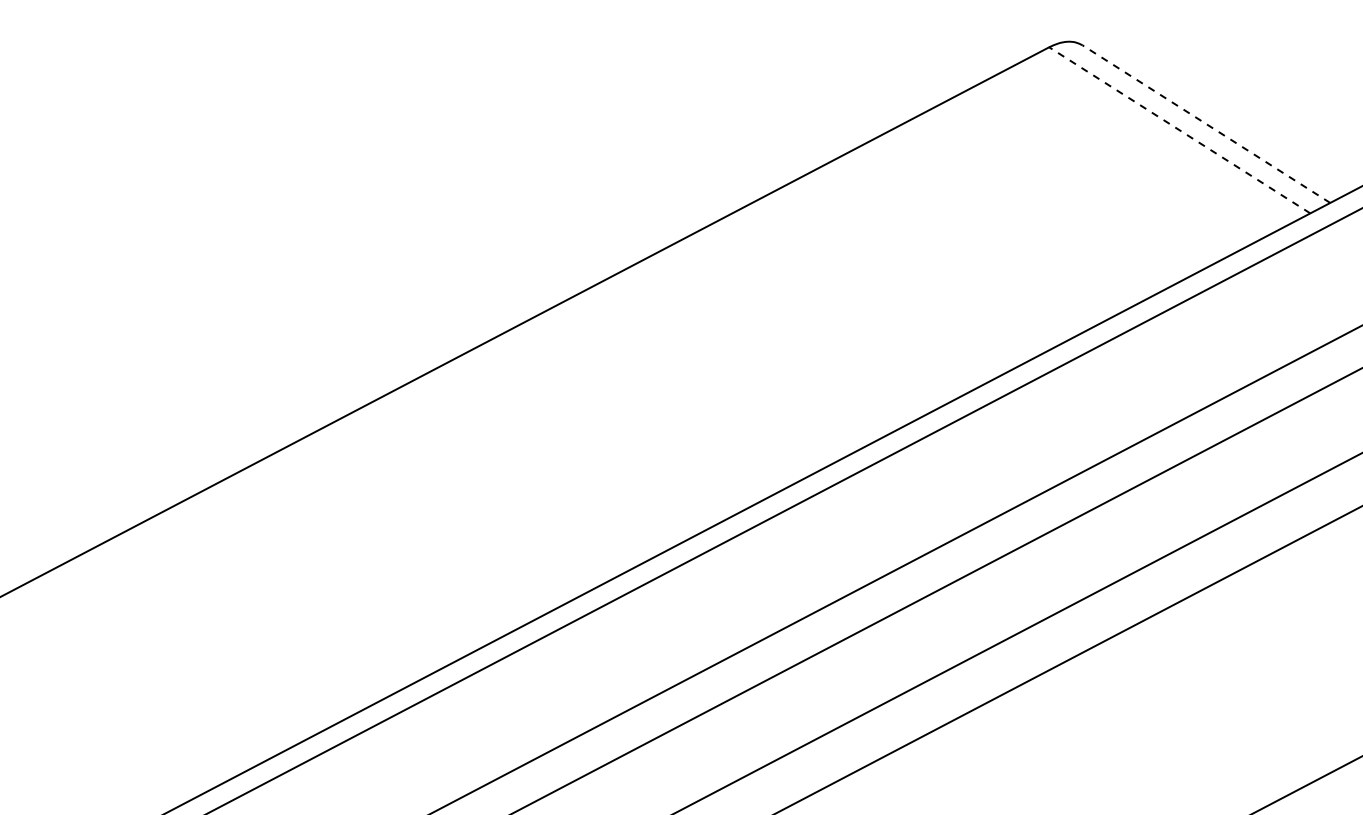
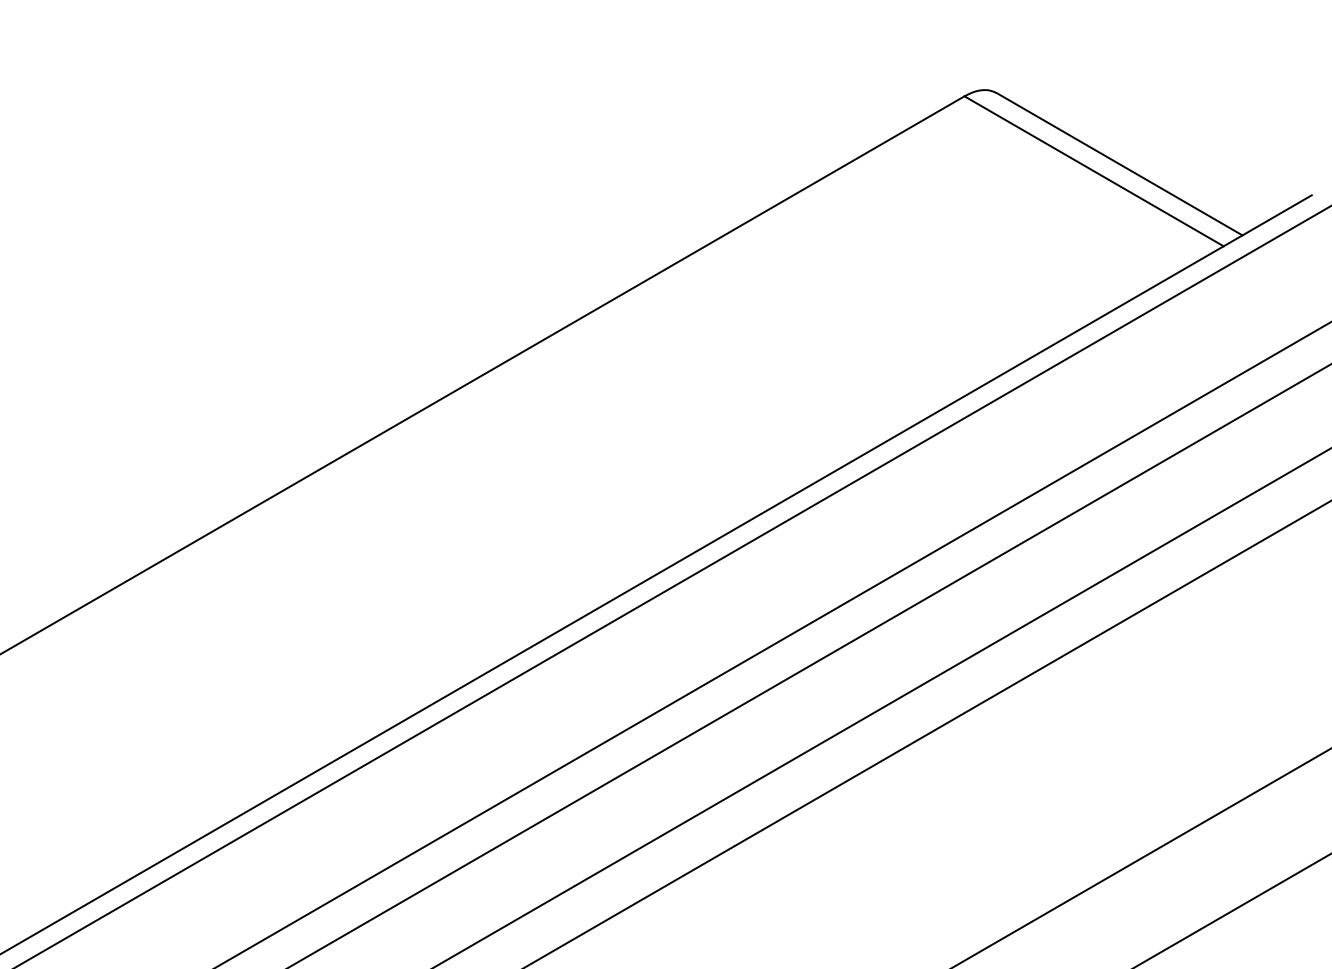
line: (1206, 124) -> (1119, 164), dashed -> solid
line: (1180, 130) -> (1094, 171), dashed -> solid

